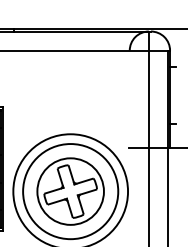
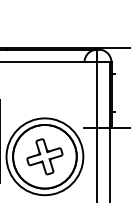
circle: (70, 191) -> (44, 156), size x1.43

